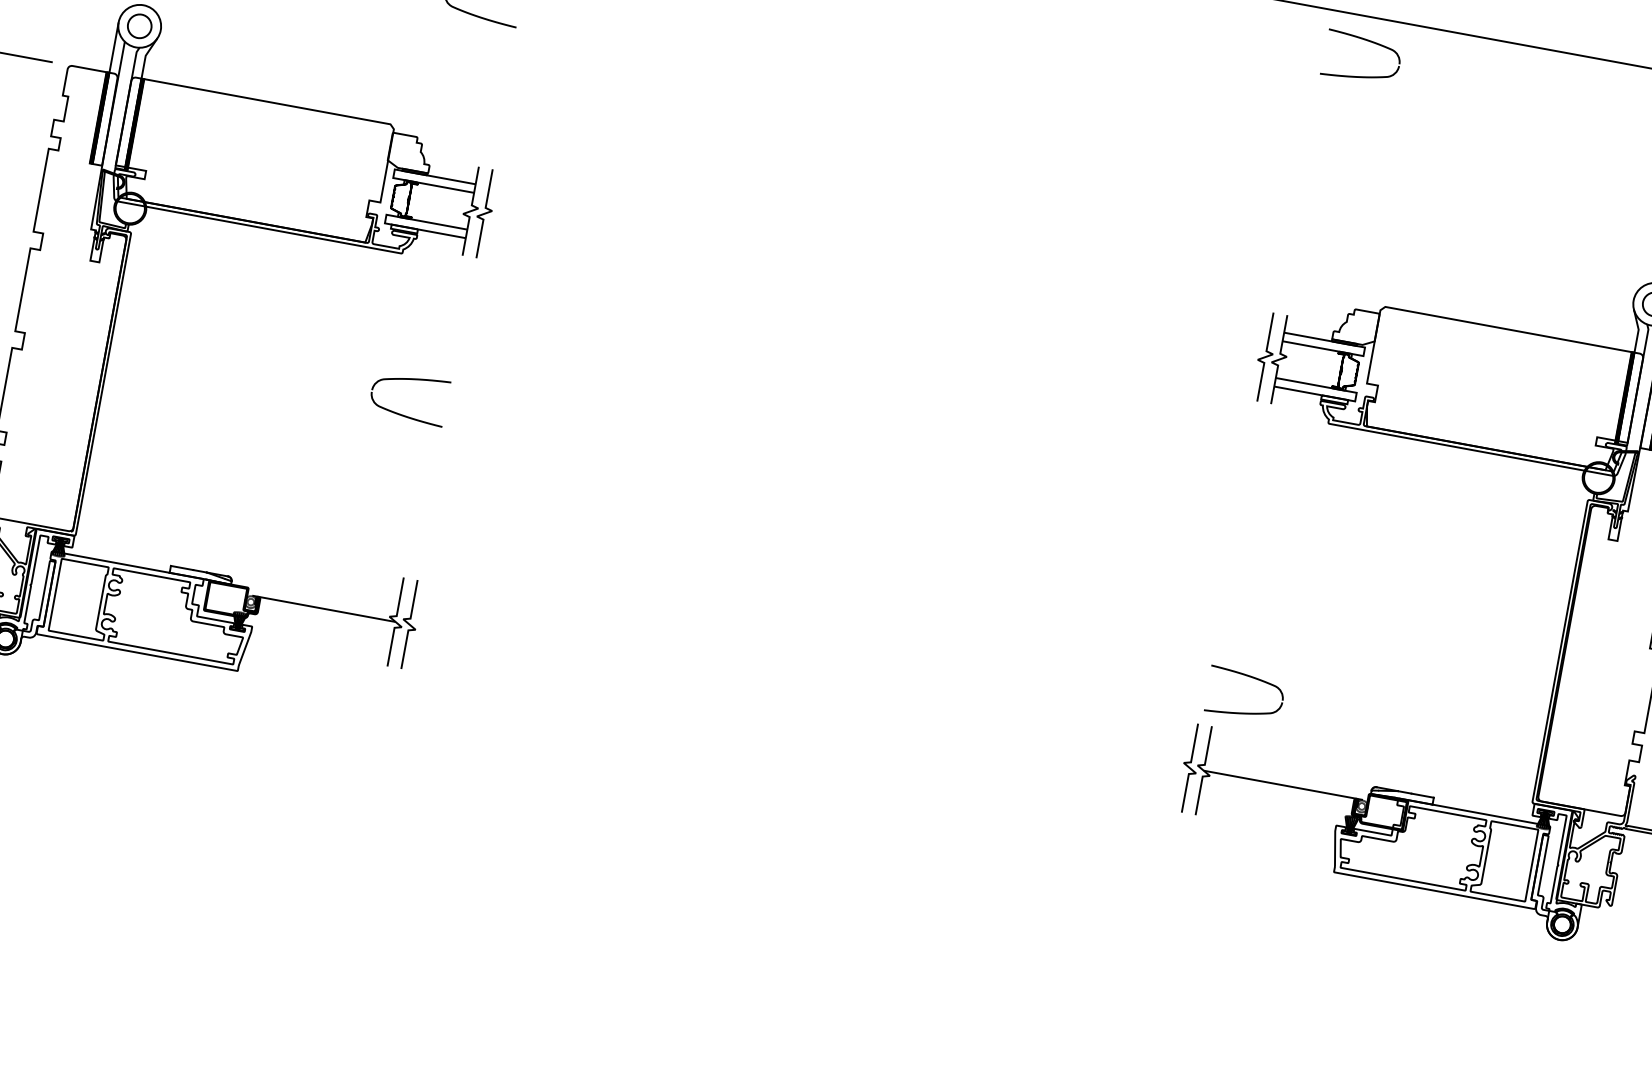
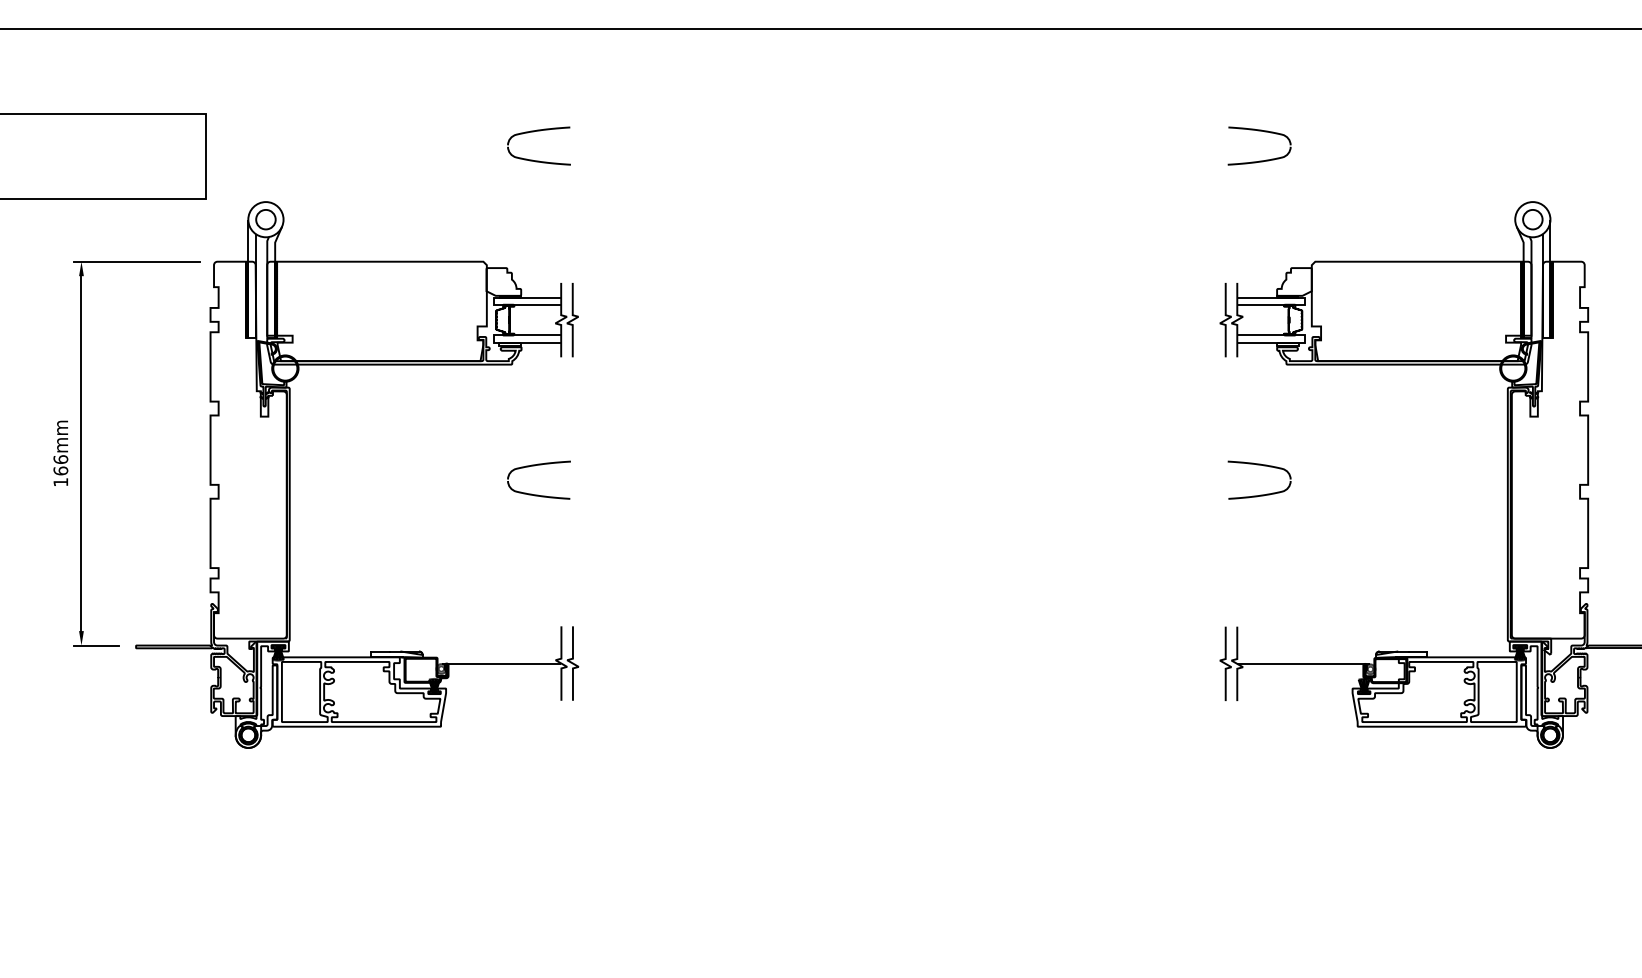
part: (1370, 43) -> (1264, 132), moved
part: (1253, 679) -> (1263, 466), moved

